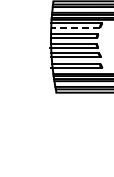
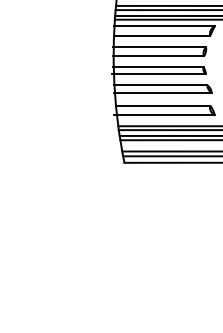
line: (76, 28) -> (163, 36), dashed -> solid

